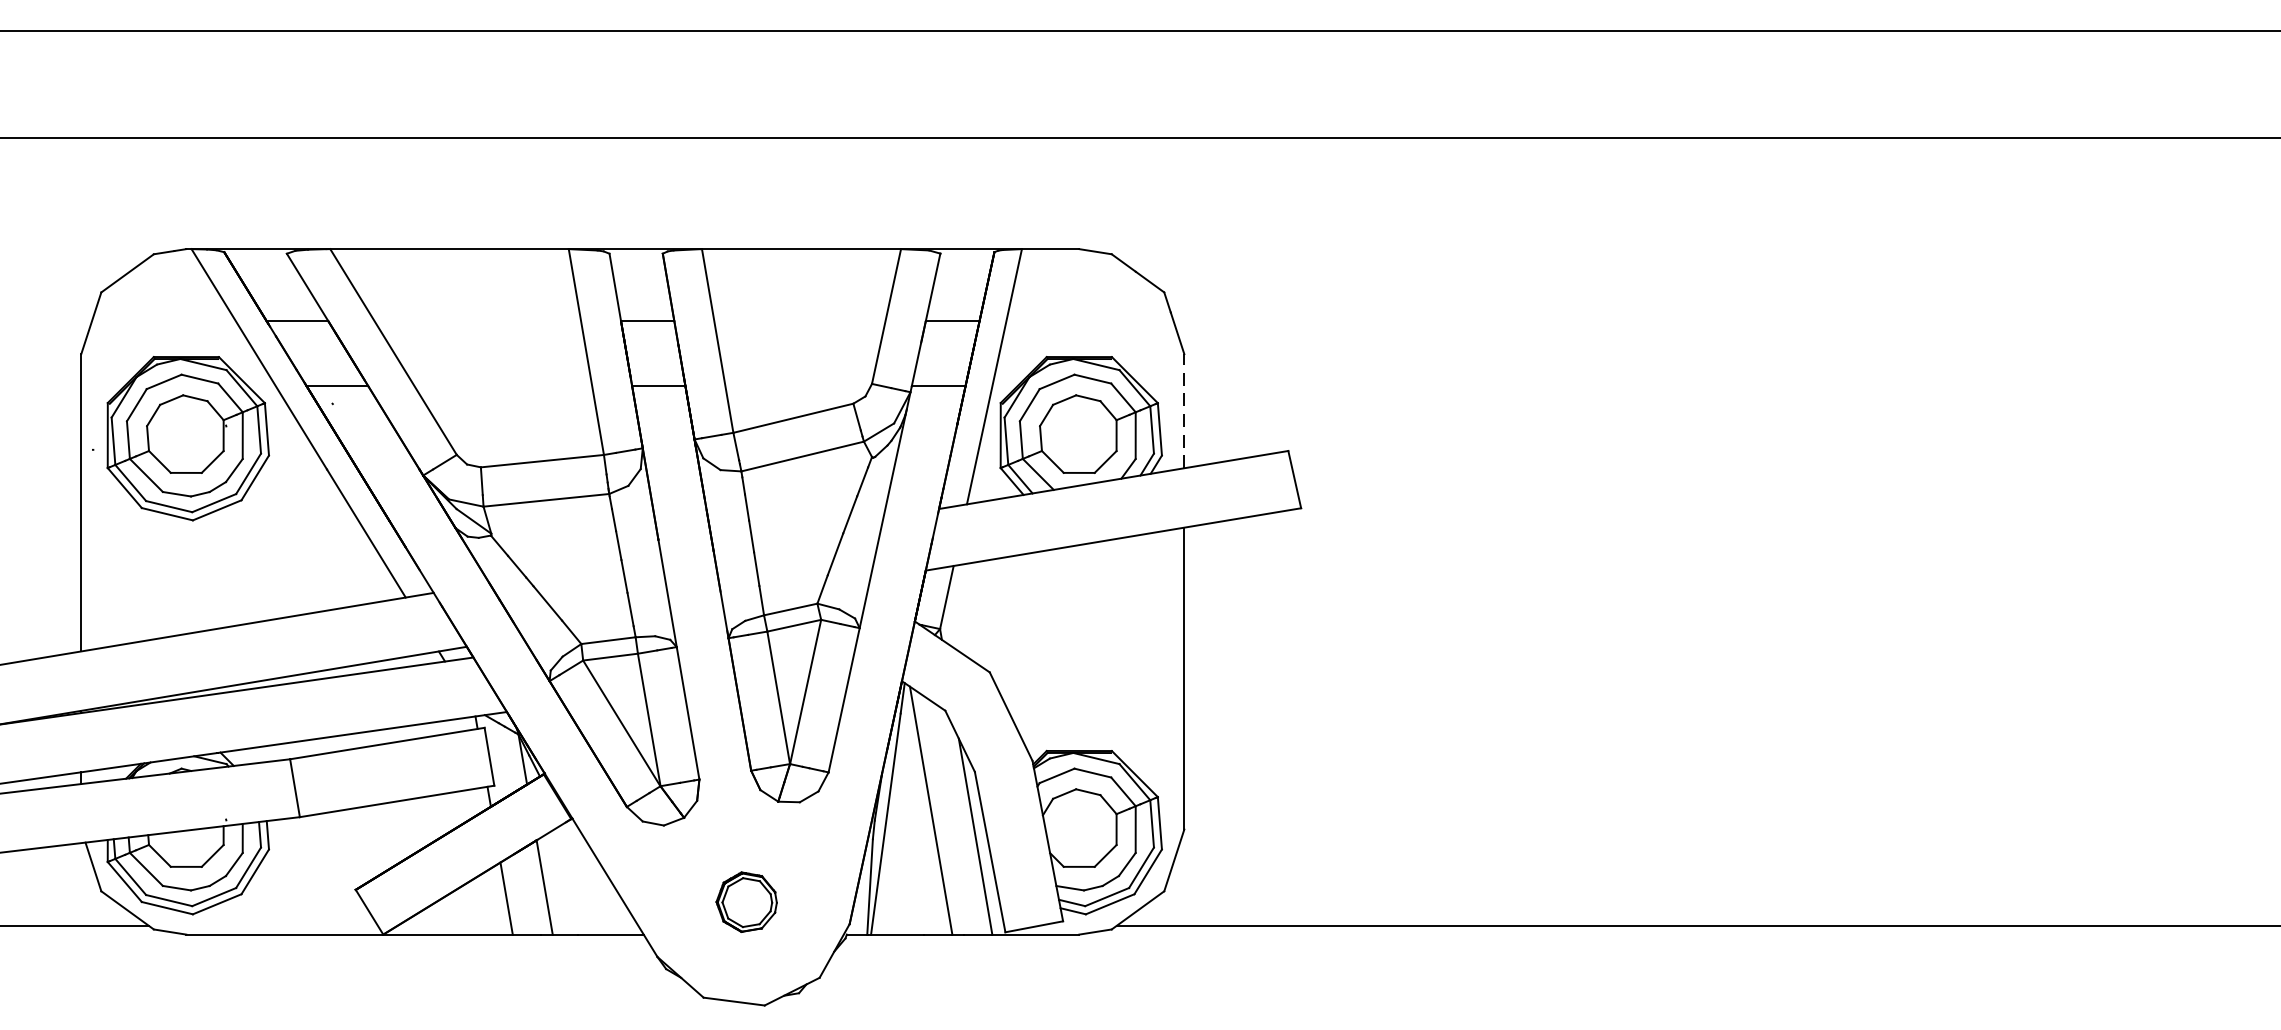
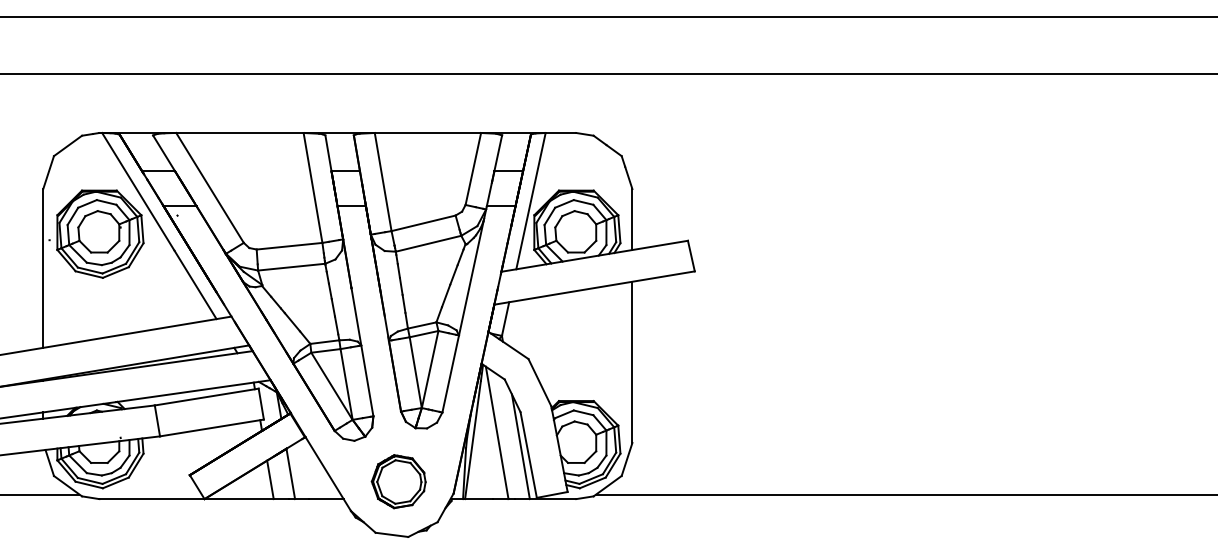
line: (1184, 411) -> (632, 219), dashed -> solid
part: (746, 901) -> (398, 481), size x1.67

